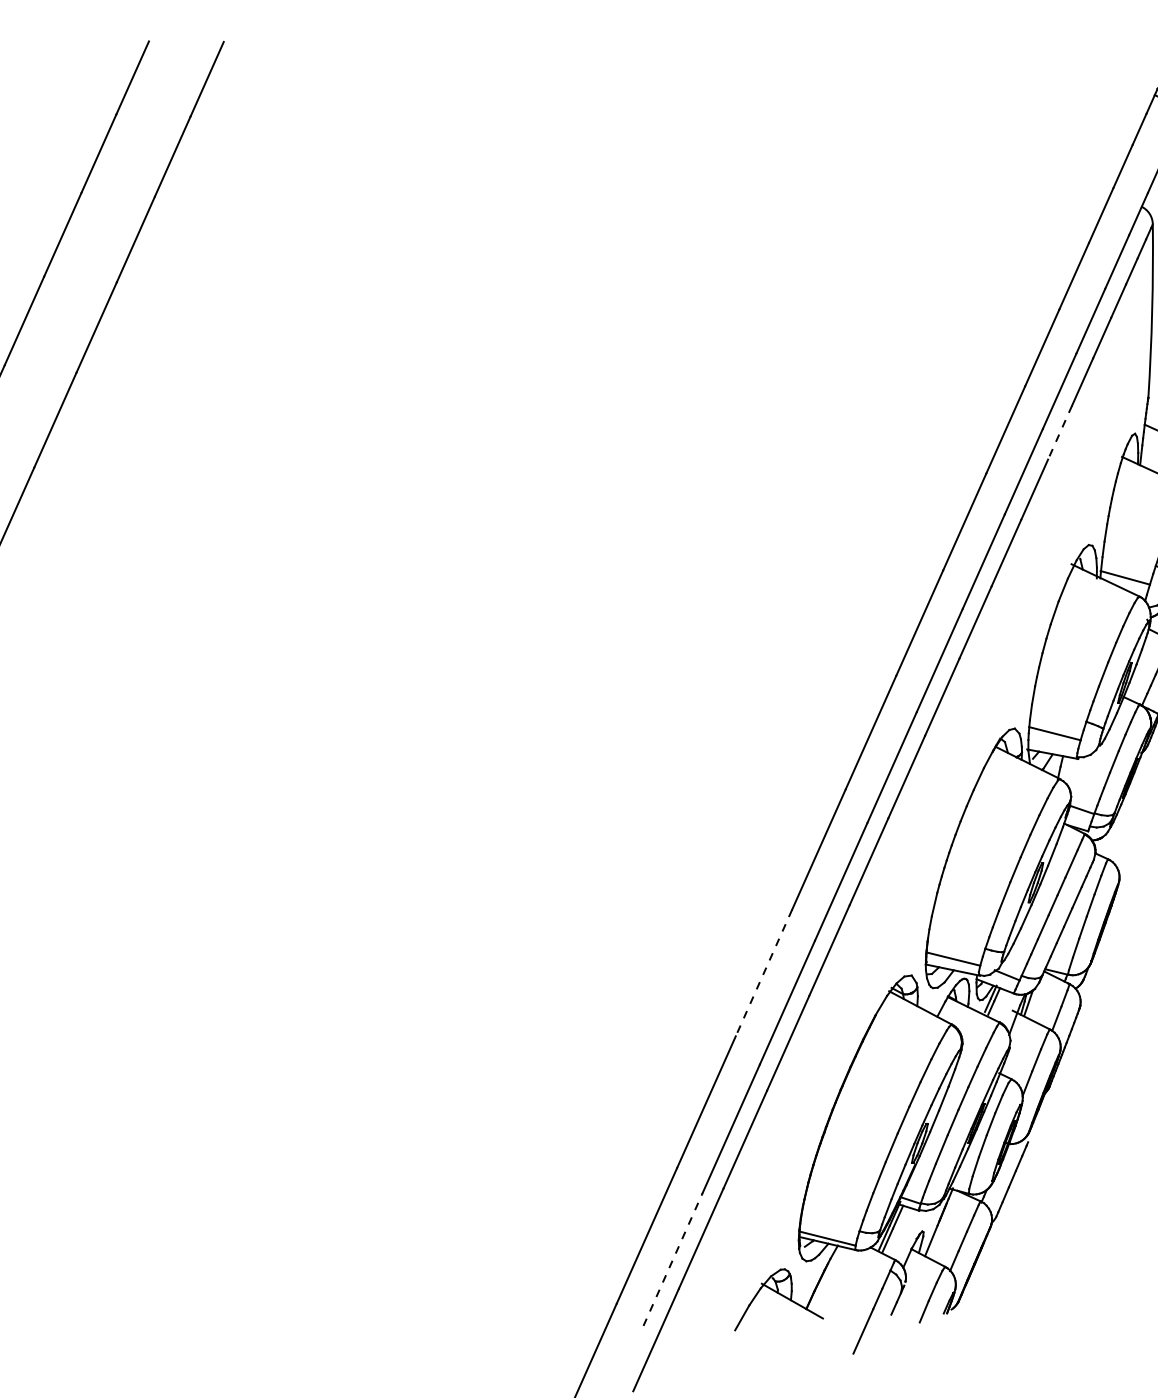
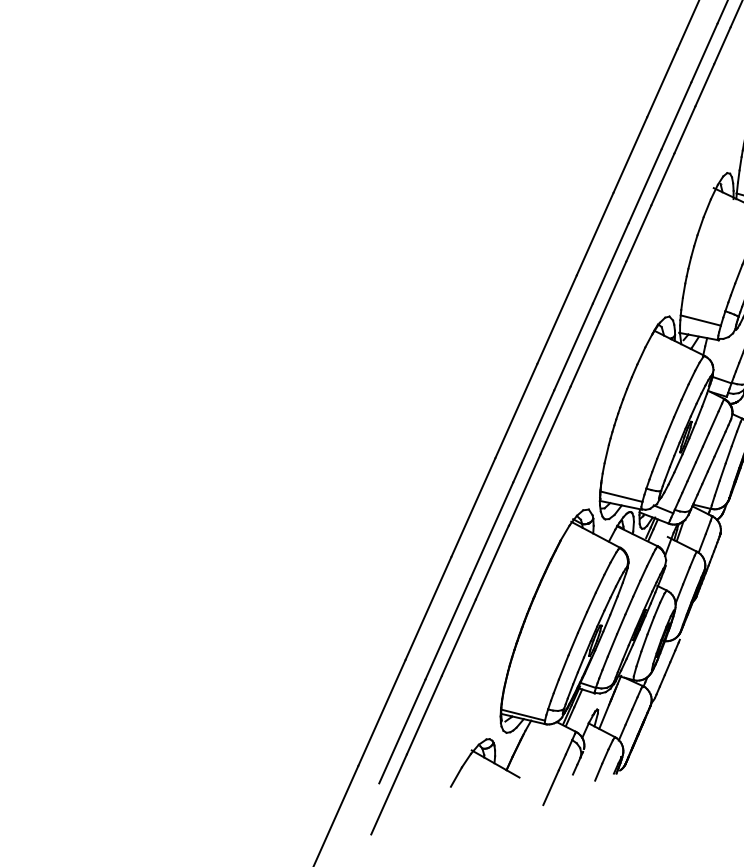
line: (1060, 432) -> (705, 85), dashed -> solid
line: (763, 973) -> (473, 507), dashed -> solid
line: (673, 1259) -> (402, 731), dashed -> solid

